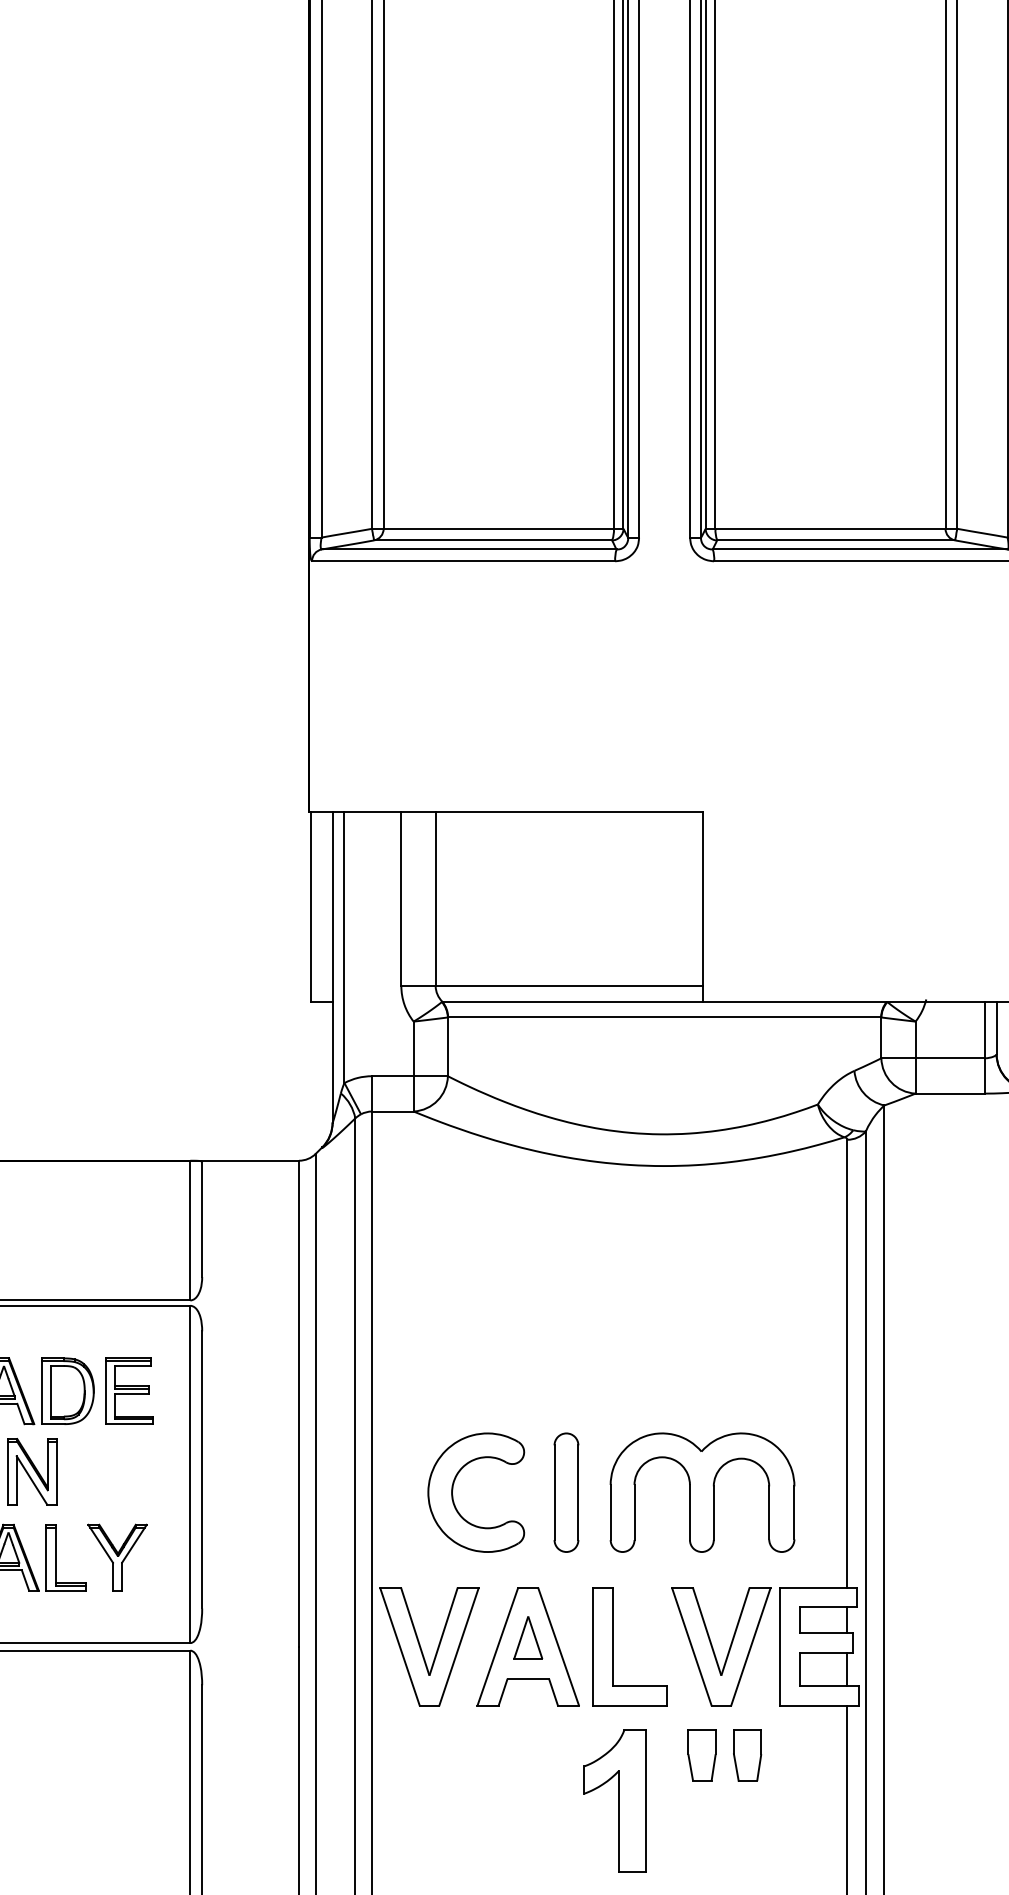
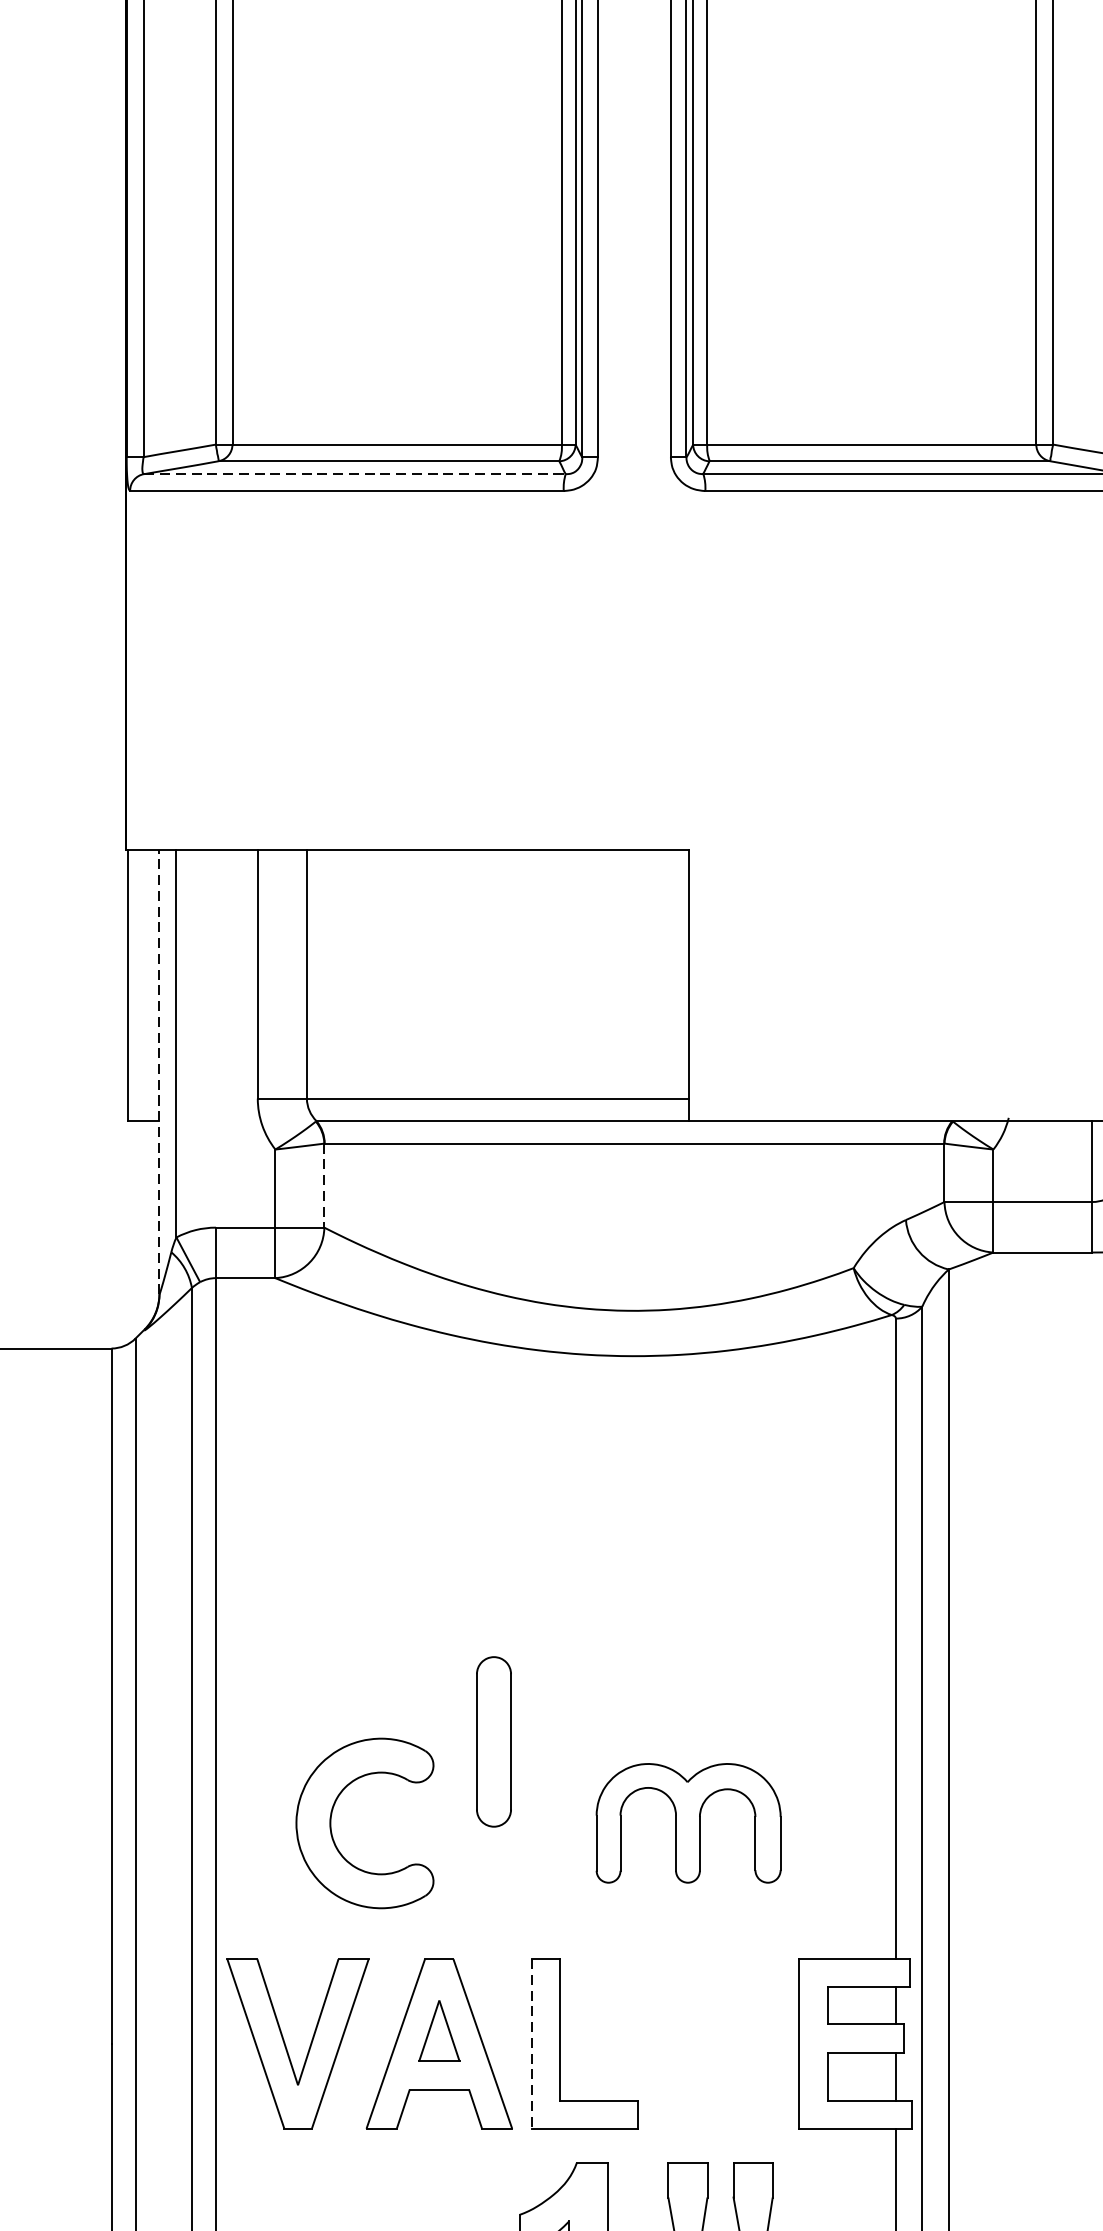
line: (469, 549) -> (355, 474), solid -> dashed
line: (332, 966) -> (159, 1070), solid -> dashed
line: (447, 1047) -> (323, 1186), solid -> dashed
part: (566, 1492) -> (494, 1741), moved
part: (702, 1492) -> (688, 1823), size x0.7
line: (592, 1647) -> (531, 2044), solid -> dashed
part: (728, 1649) -> (725, 2047), removed

